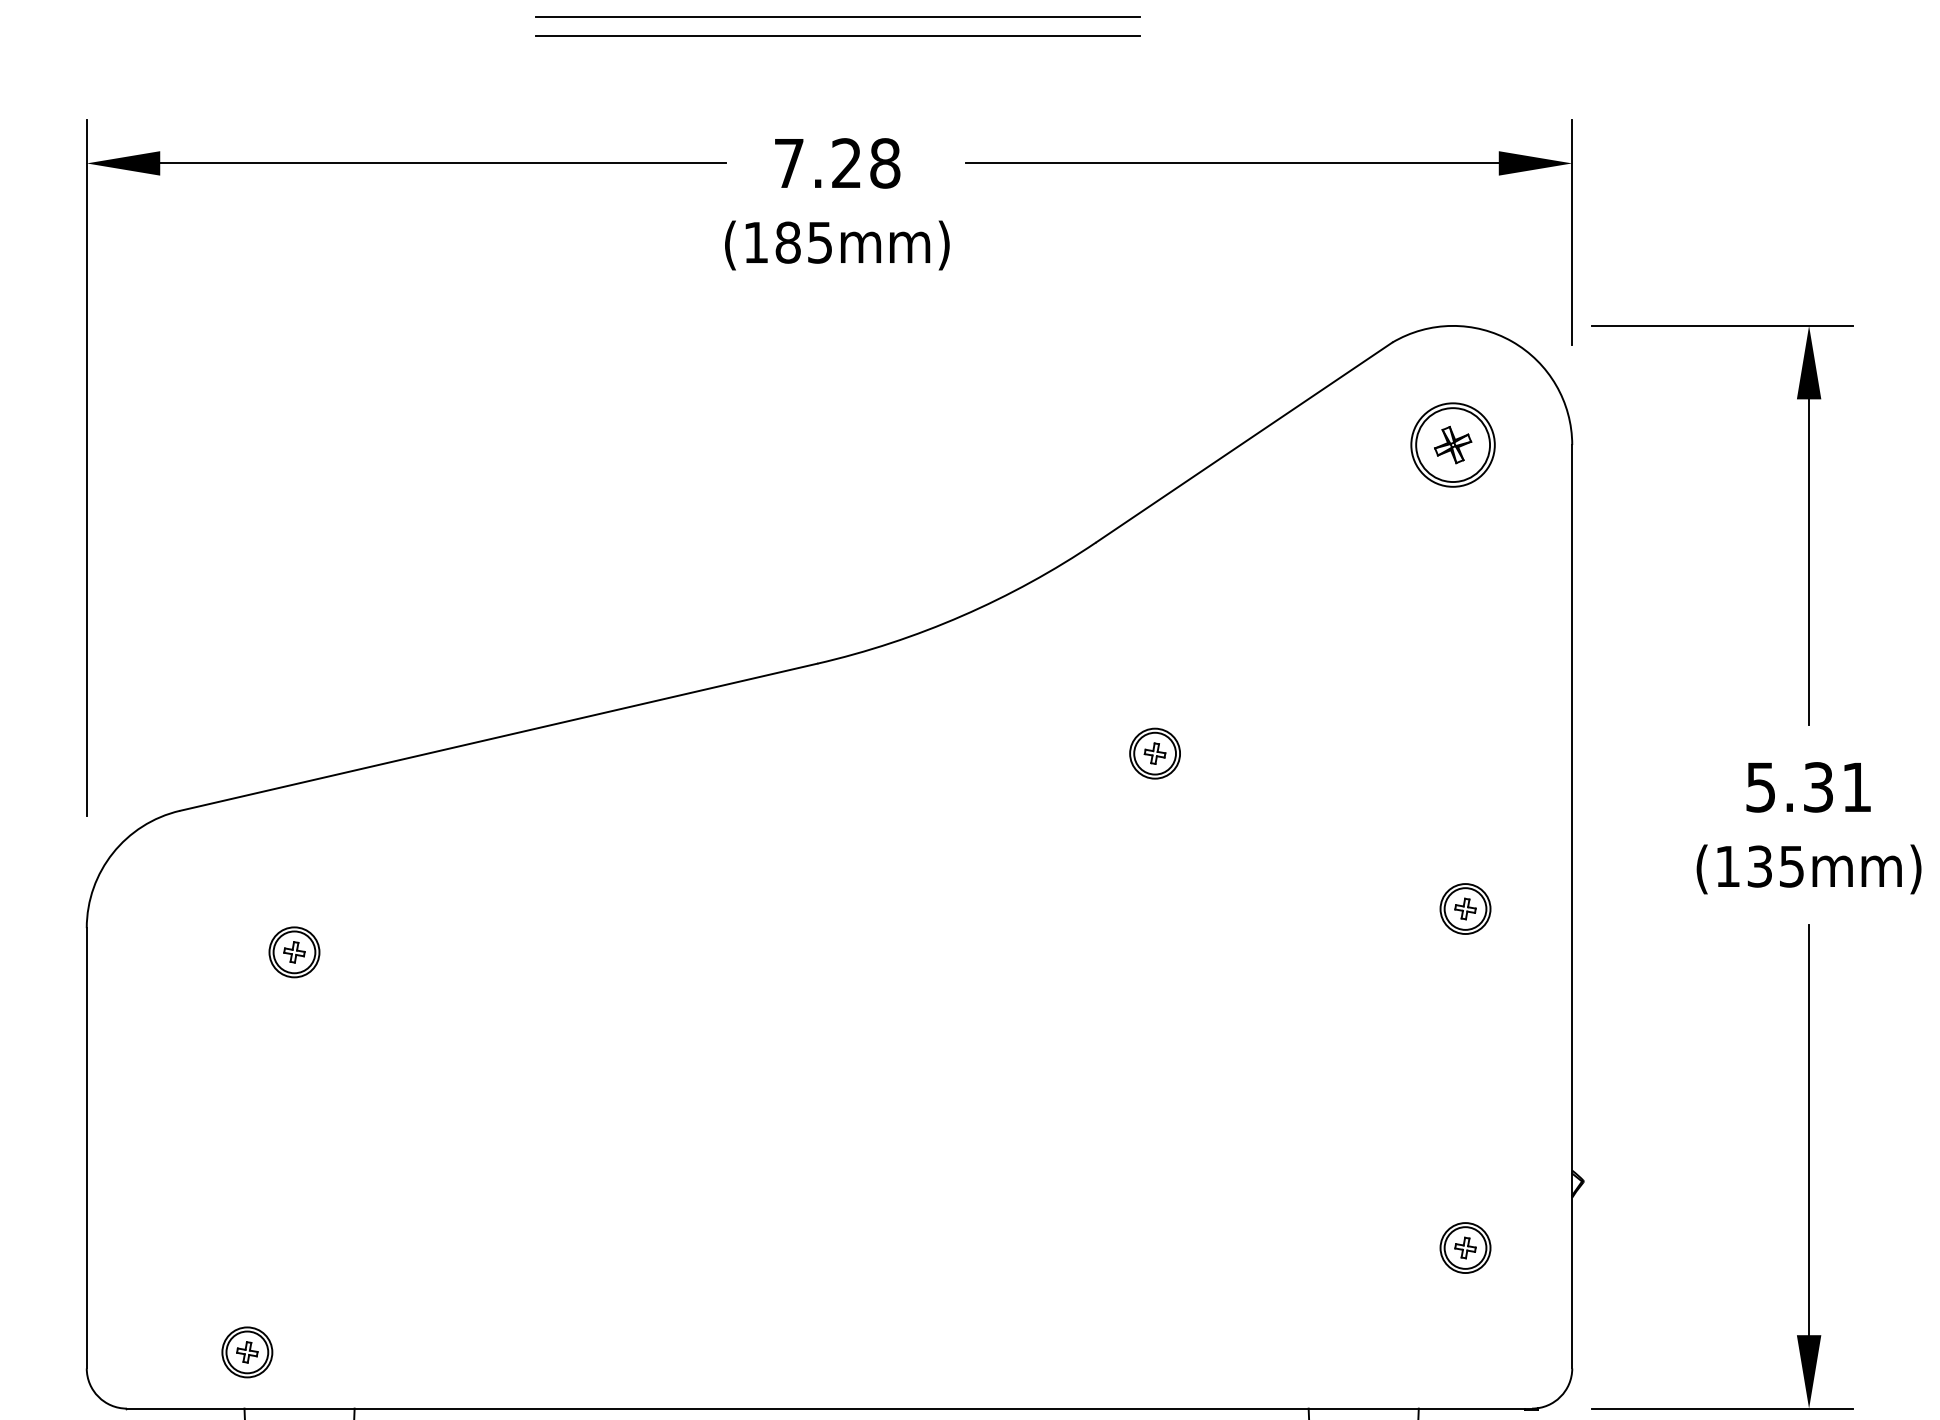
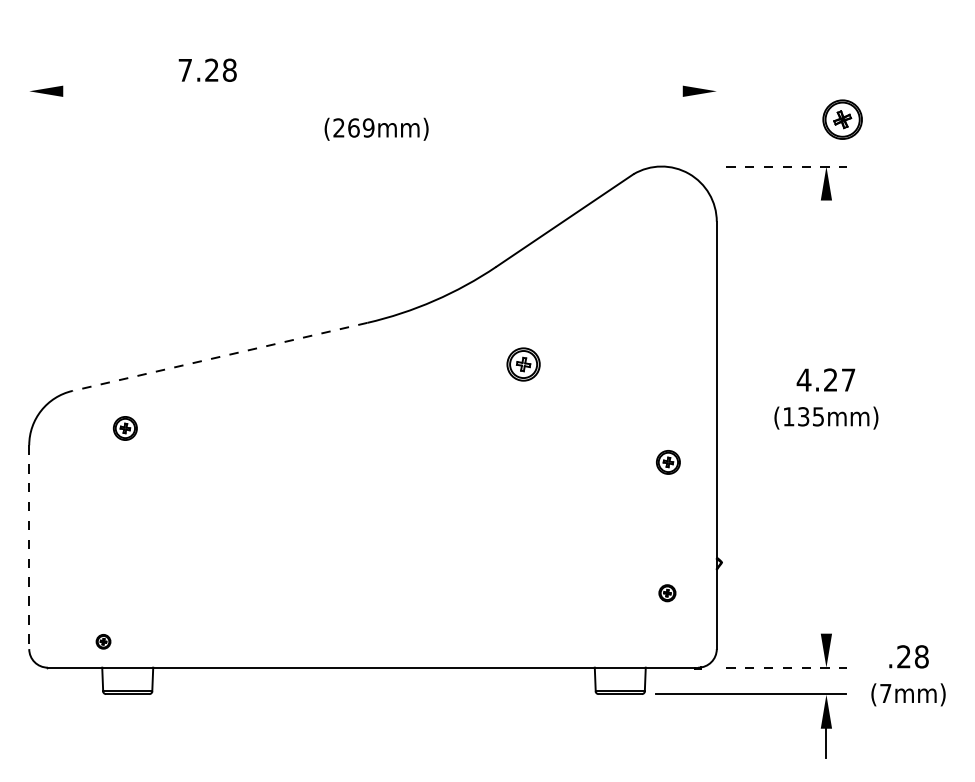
line: (837, 16) -> (376, 23), removed
line: (837, 36) -> (376, 32), removed
text: (837, 161) -> (207, 69), moved
line: (430, 163) -> (188, 91), removed
line: (1241, 163) -> (563, 91), removed
line: (1571, 232) -> (716, 123), removed
text: (787, 241) -> (353, 127), (185mm) -> (269mm)
line: (1722, 325) -> (786, 166), solid -> dashed
part: (1452, 444) -> (842, 119), moved
line: (87, 468) -> (29, 232), removed
line: (1809, 552) -> (826, 271), removed
line: (497, 738) -> (219, 357), solid -> dashed
part: (1154, 753) -> (523, 364), size x1.4
text: (1807, 786) -> (825, 379), 5.31 -> 4.27
part: (1465, 909) -> (668, 462), moved
part: (292, 952) -> (124, 428), moved
line: (1809, 1138) -> (826, 542), removed
line: (87, 1148) -> (29, 547), solid -> dashed
part: (1465, 1246) -> (667, 592), size x0.7
part: (247, 1352) -> (103, 641), size x0.6
line: (1722, 1408) -> (786, 667), solid -> dashed

